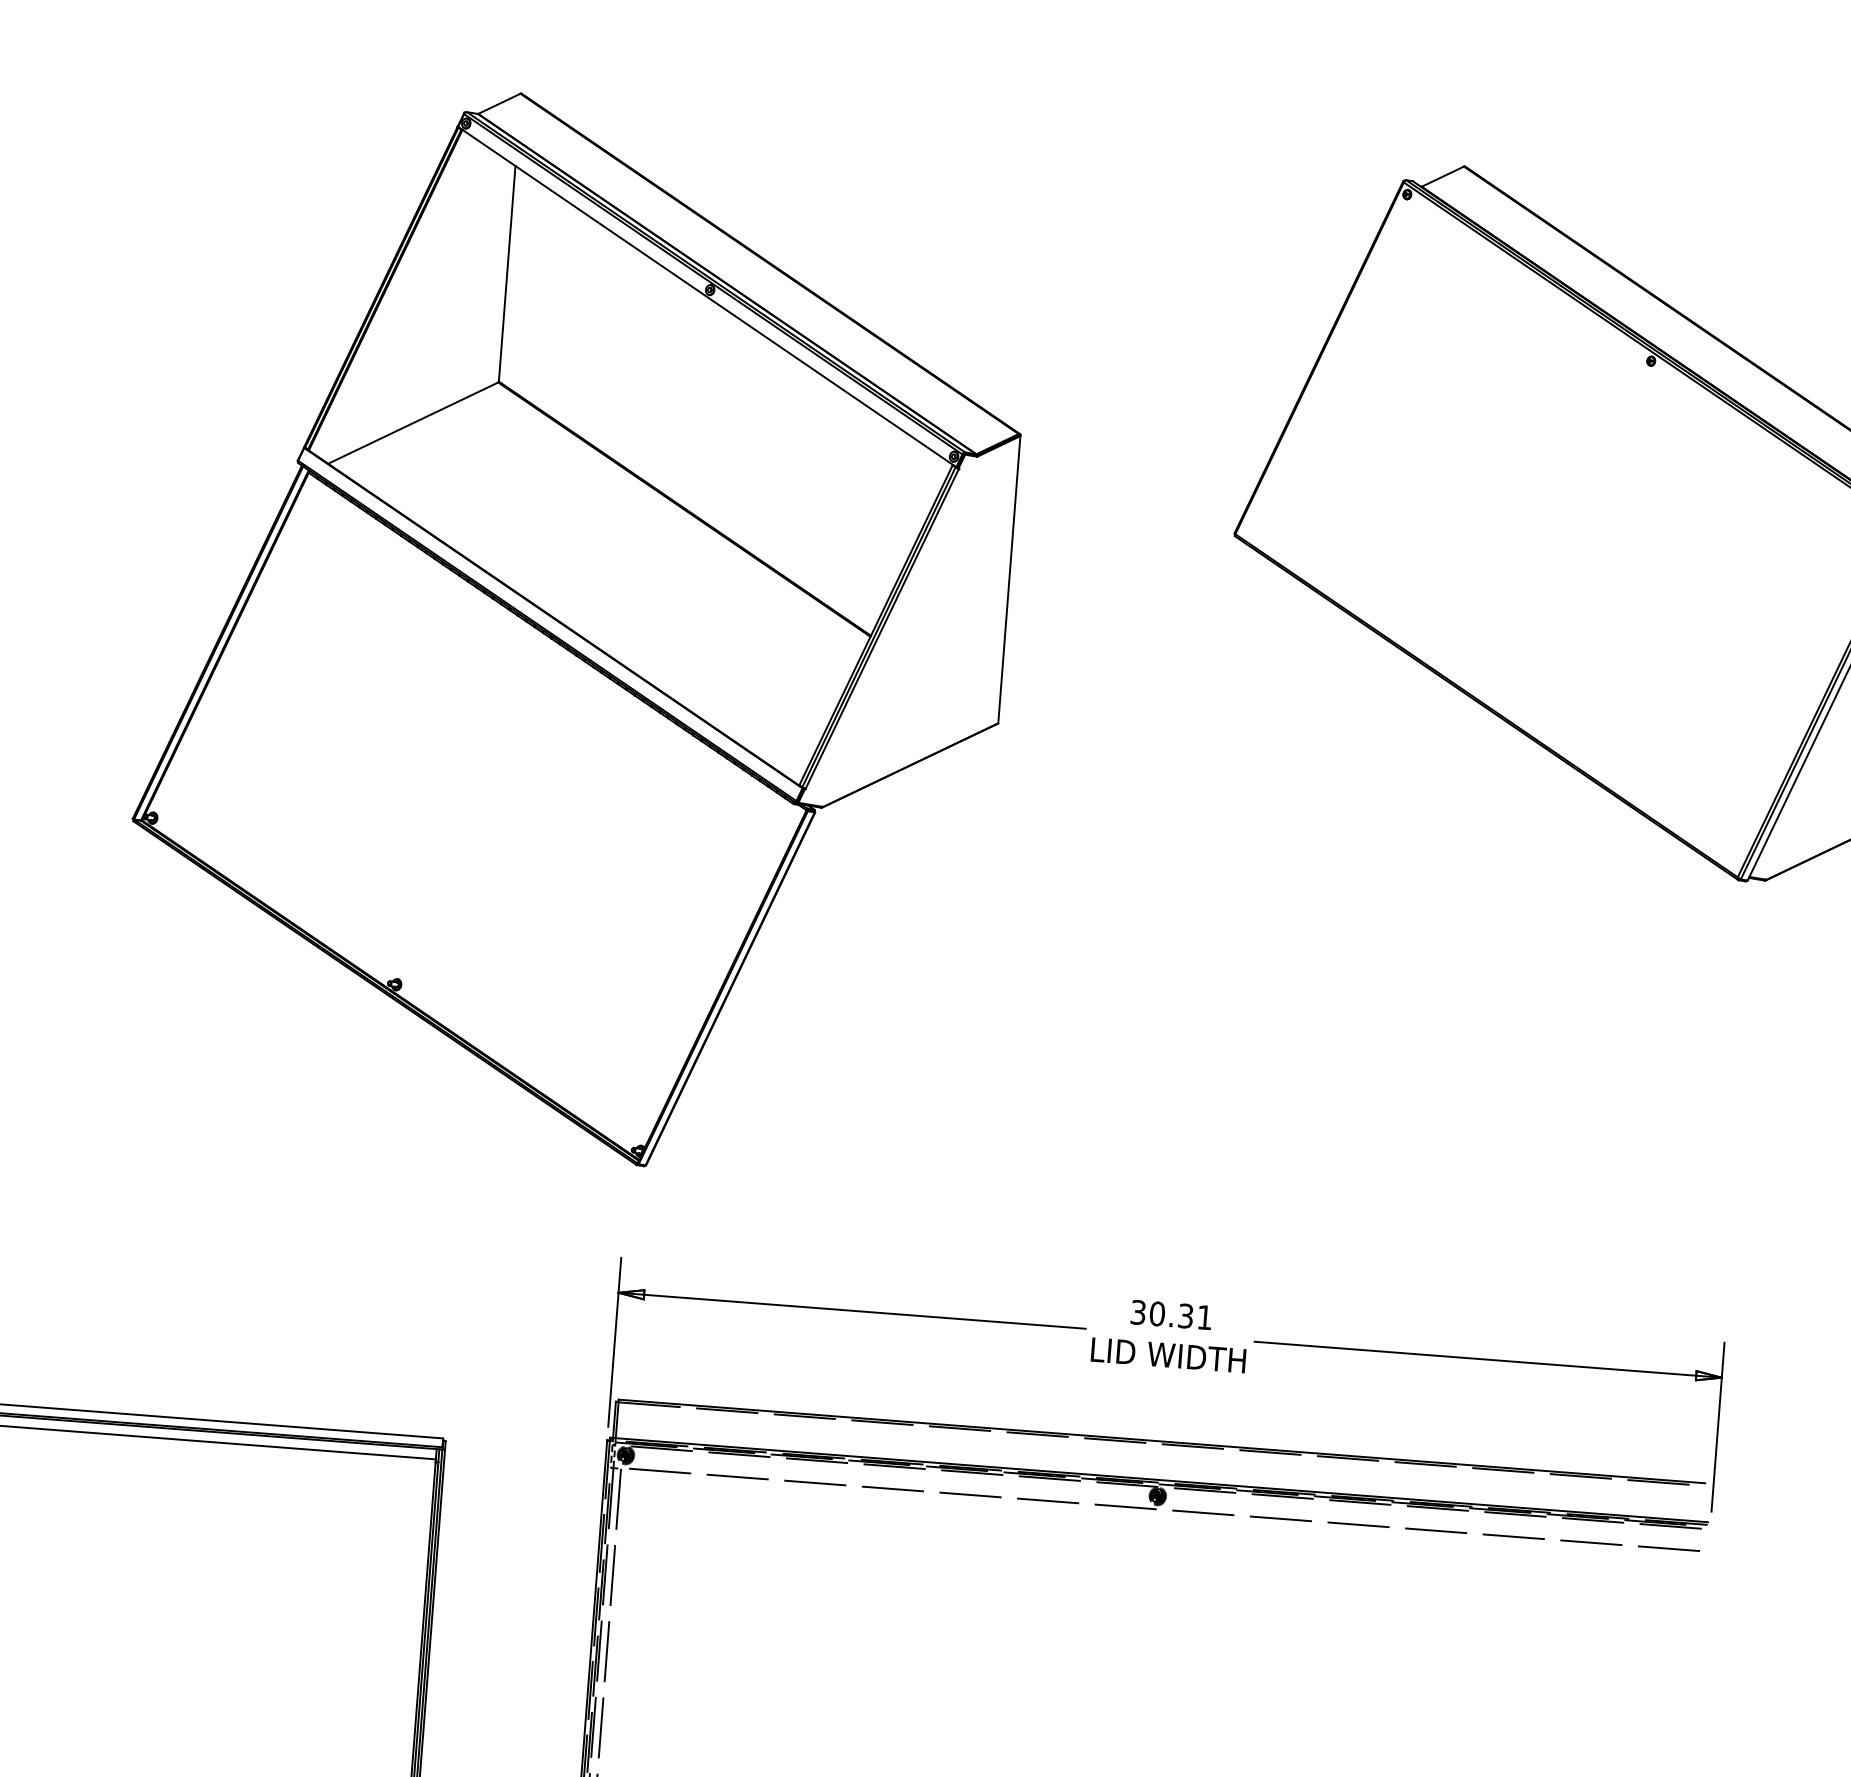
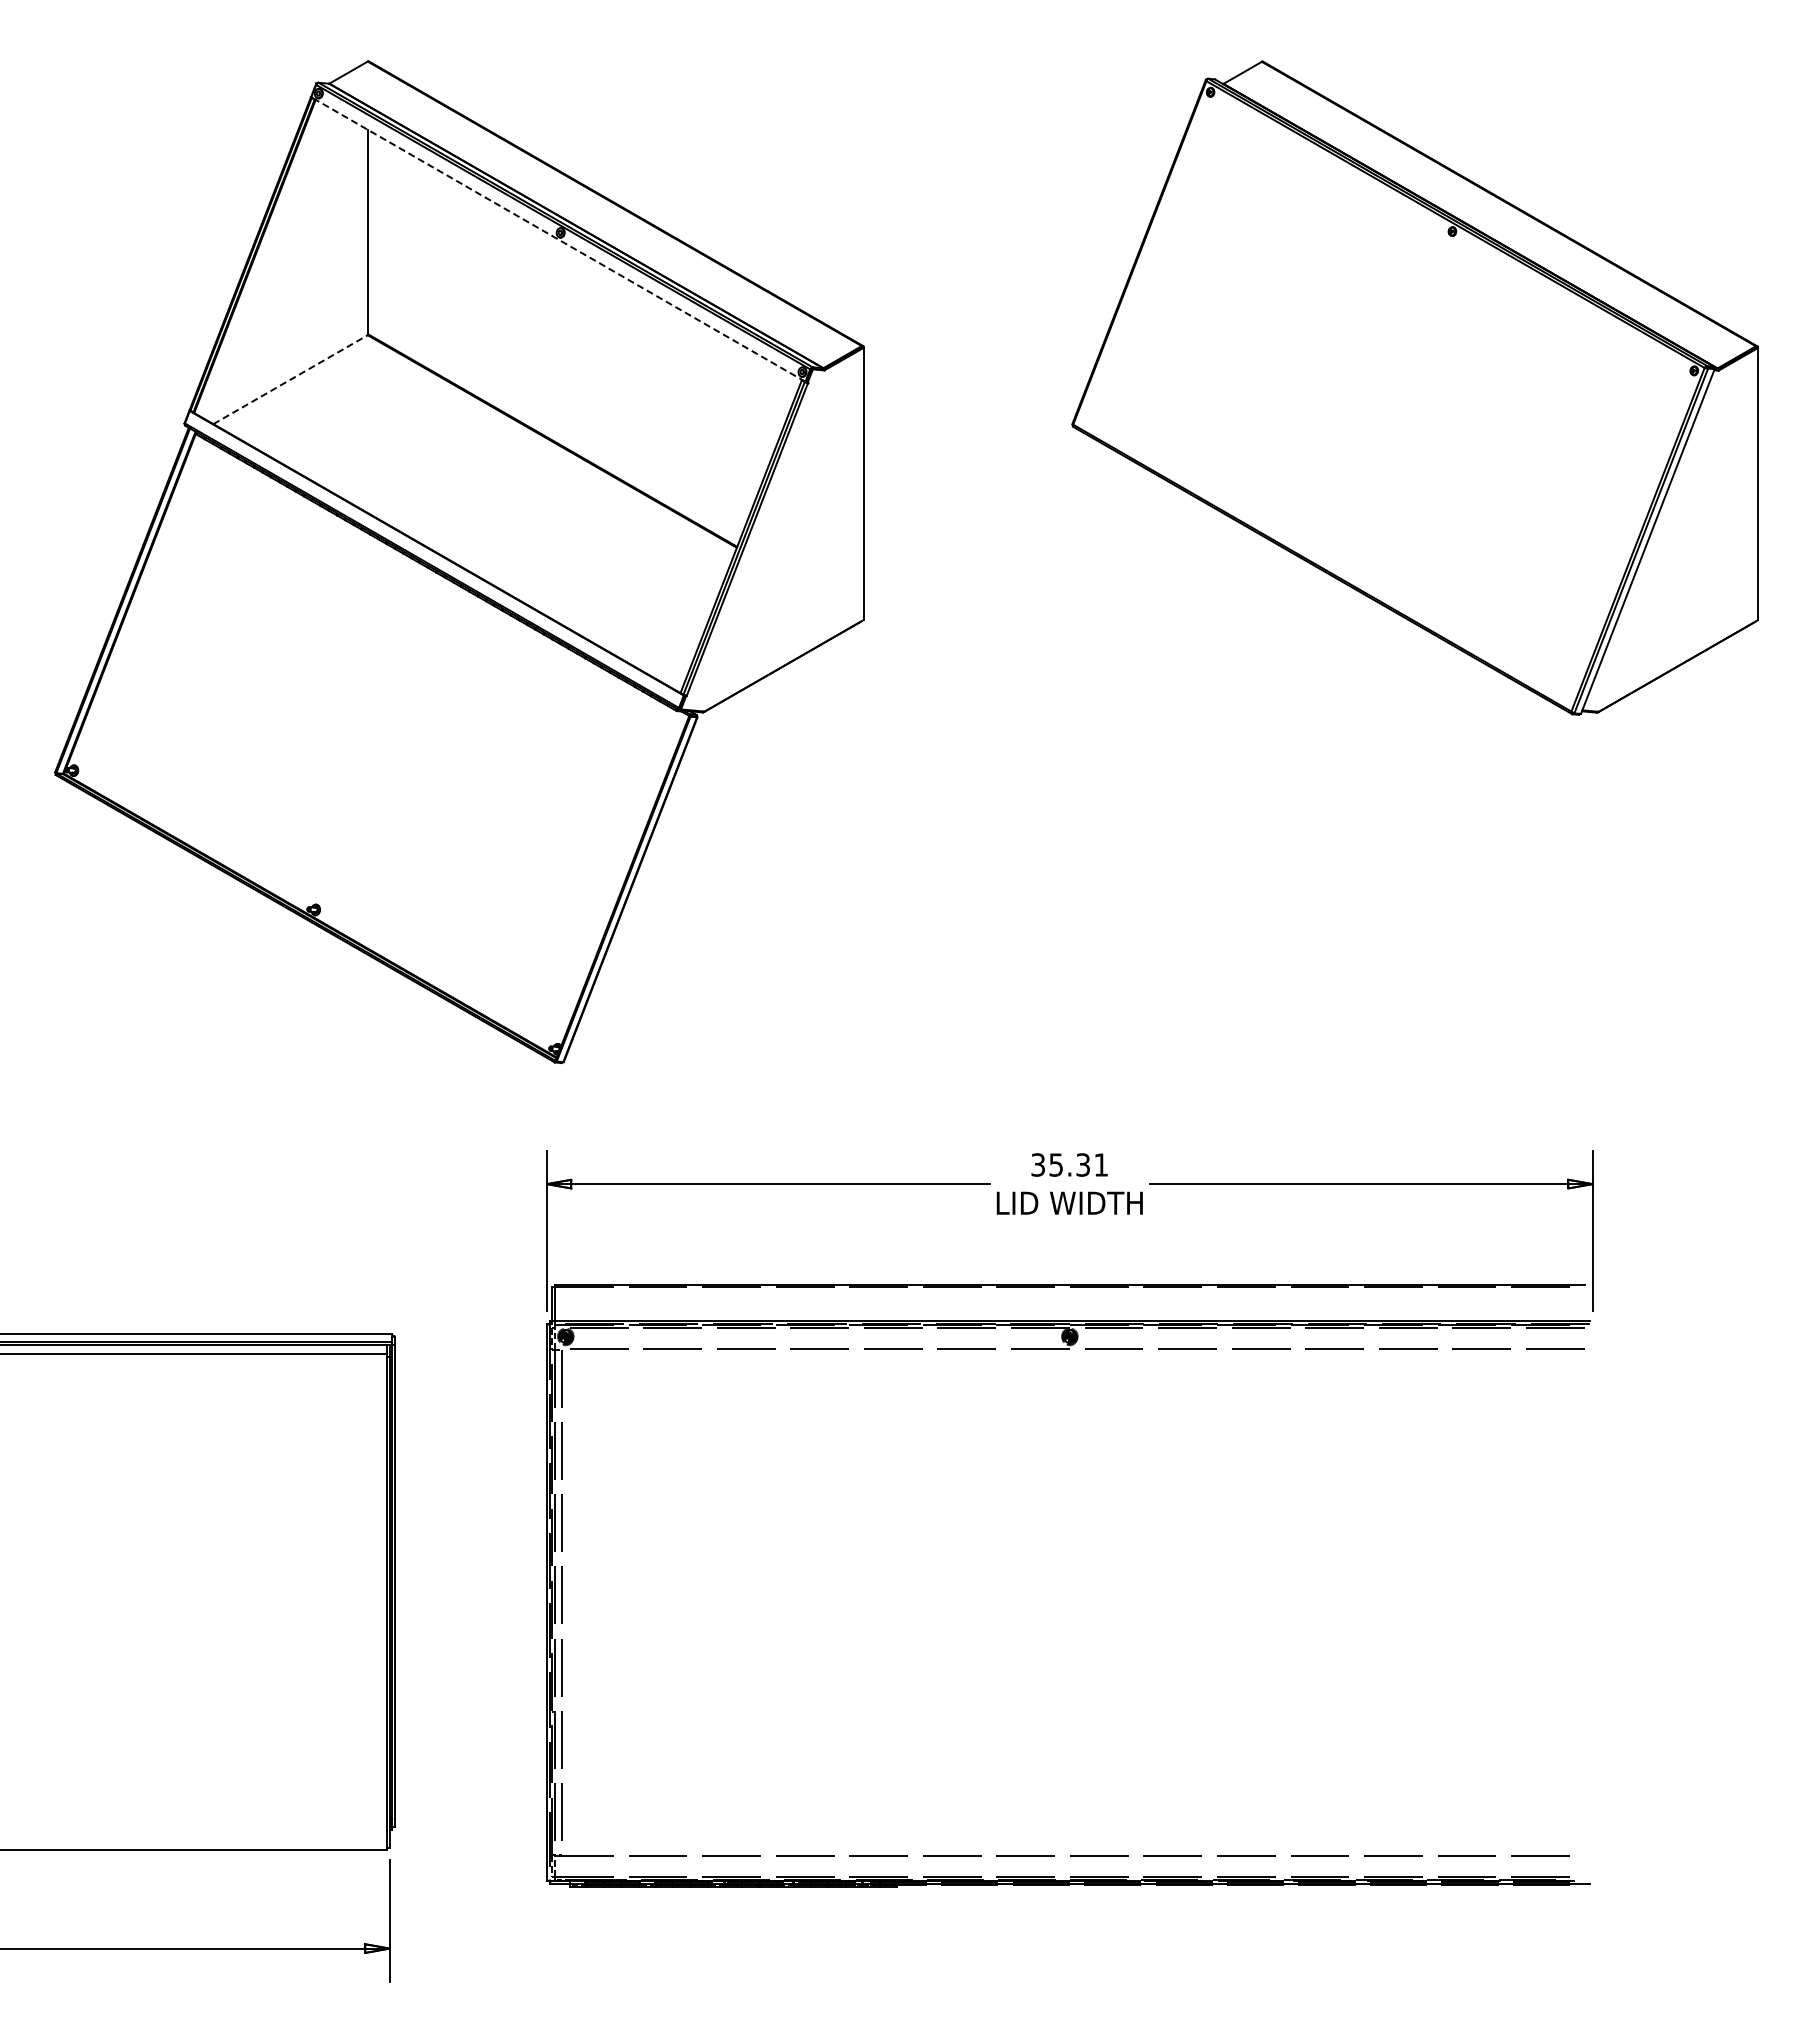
line: (706, 296) -> (557, 239), solid -> dashed
line: (414, 423) -> (291, 379), solid -> dashed
text: (1157, 1313) -> (1056, 1164), 30.31 -> 35.31

